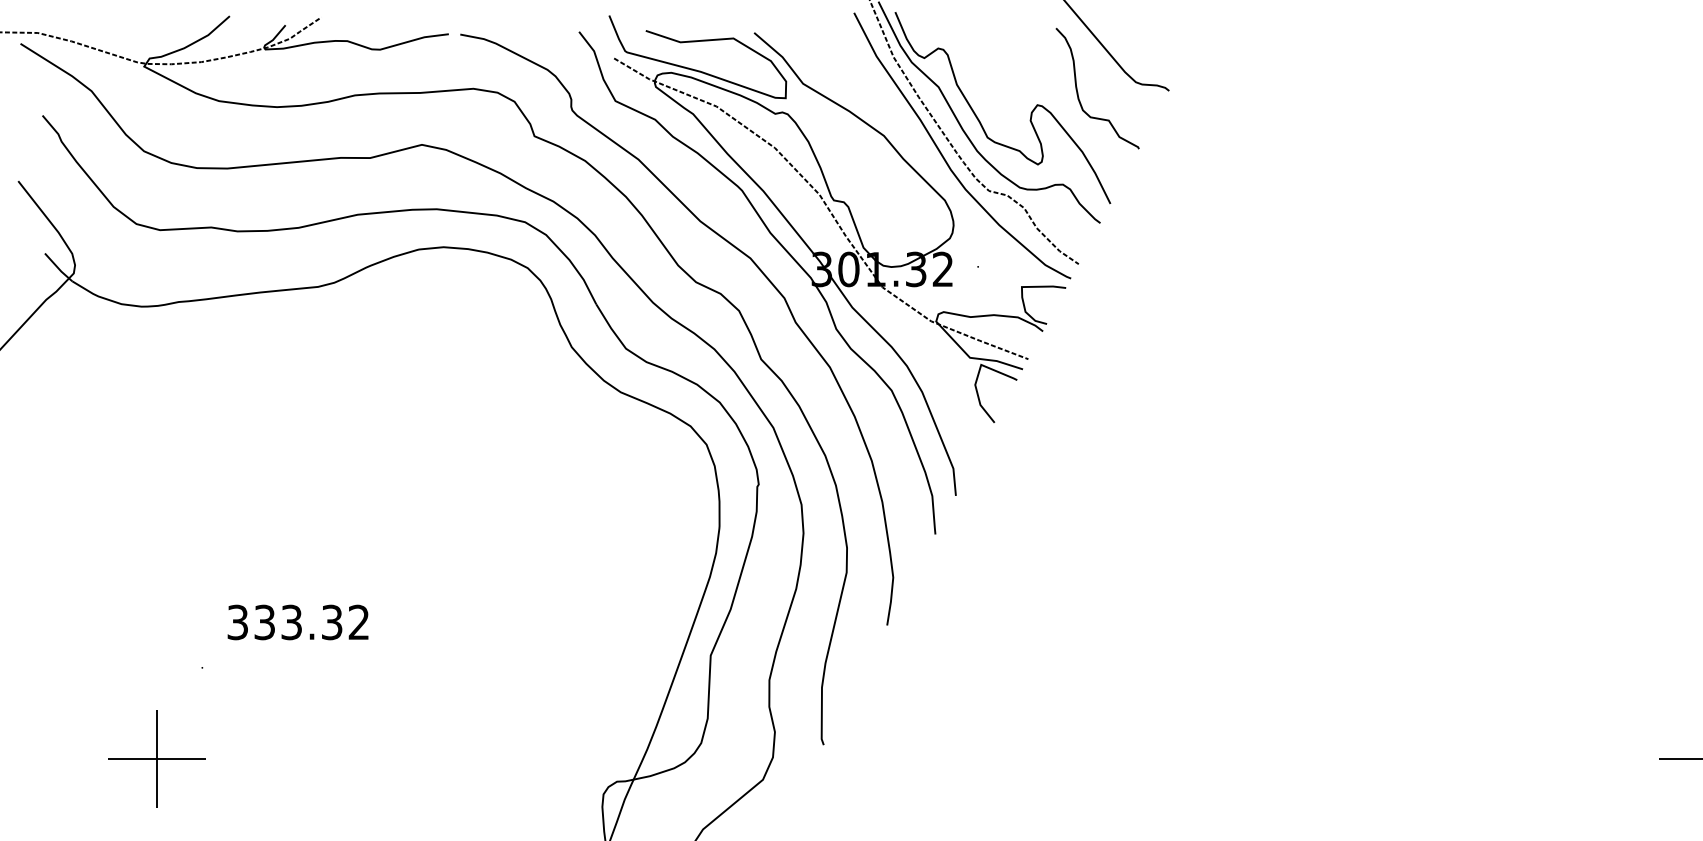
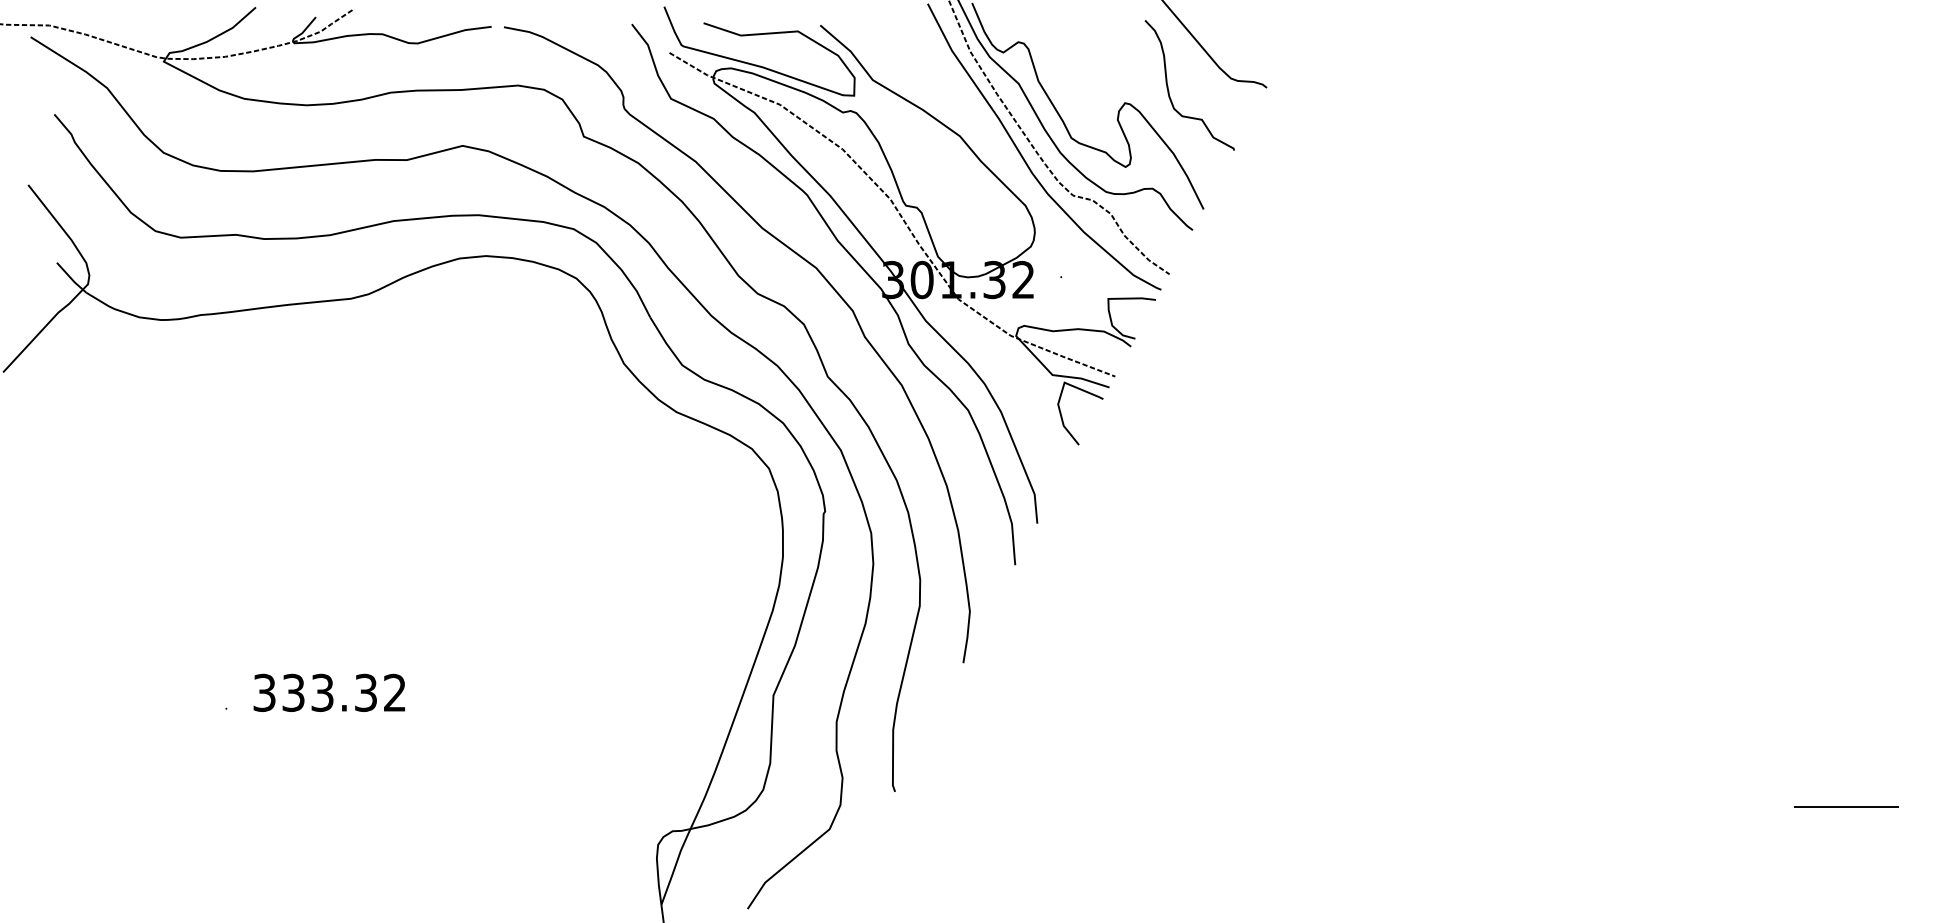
text: (297, 622) -> (328, 692), moved
part: (156, 758) -> (177, 806), removed

